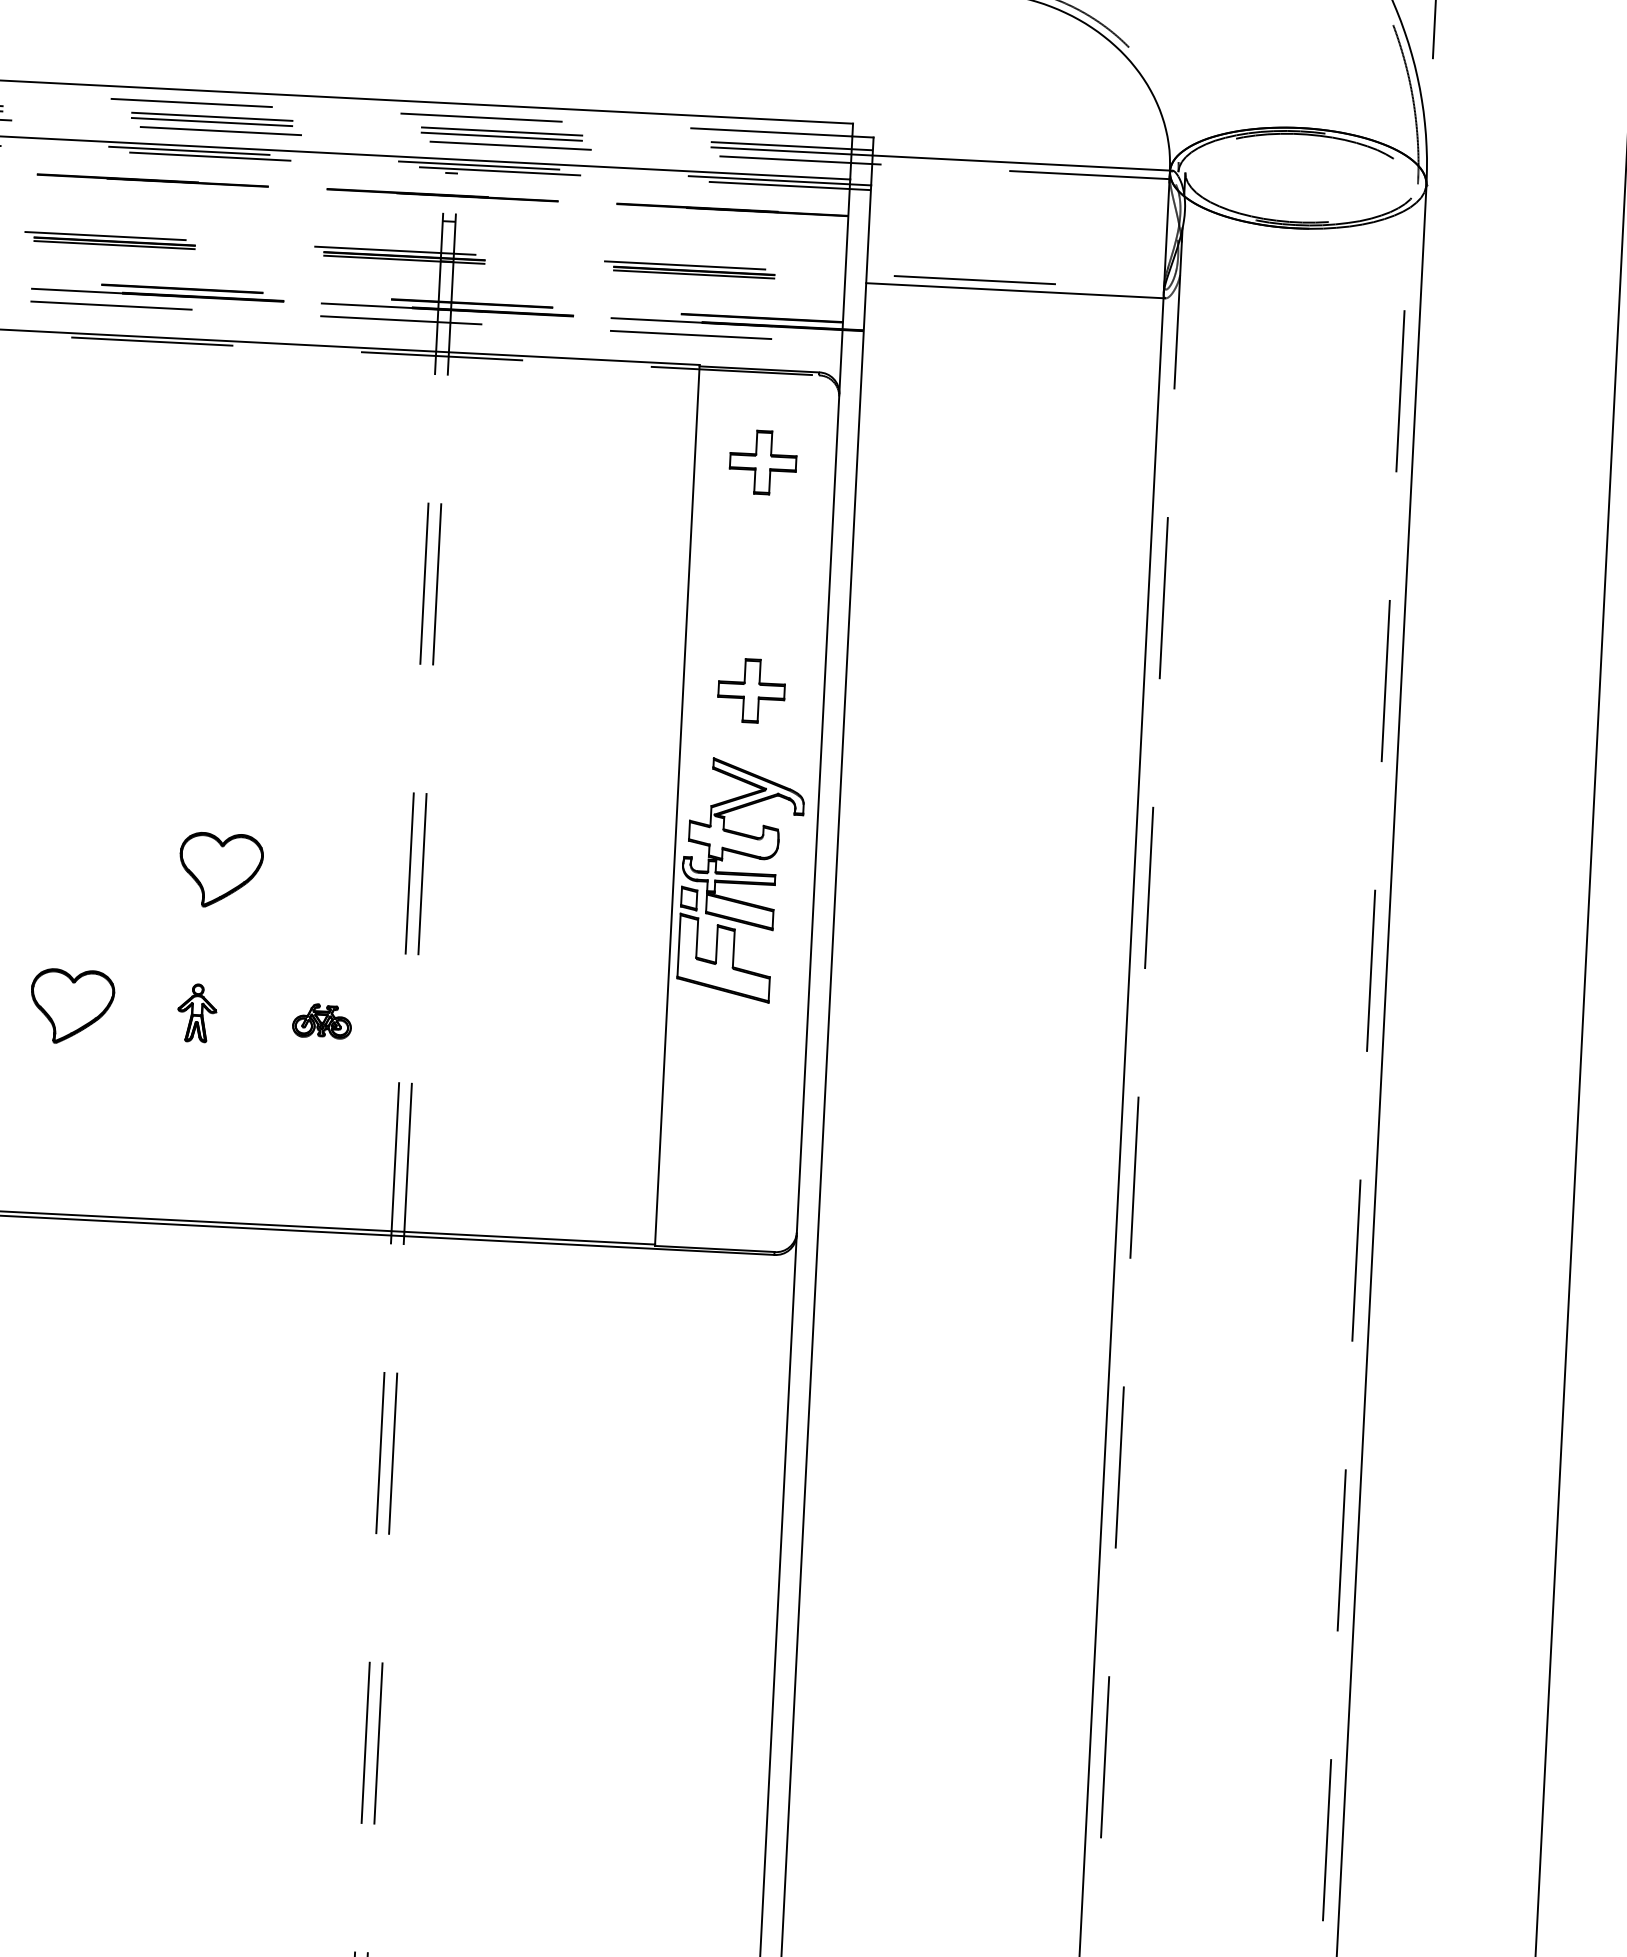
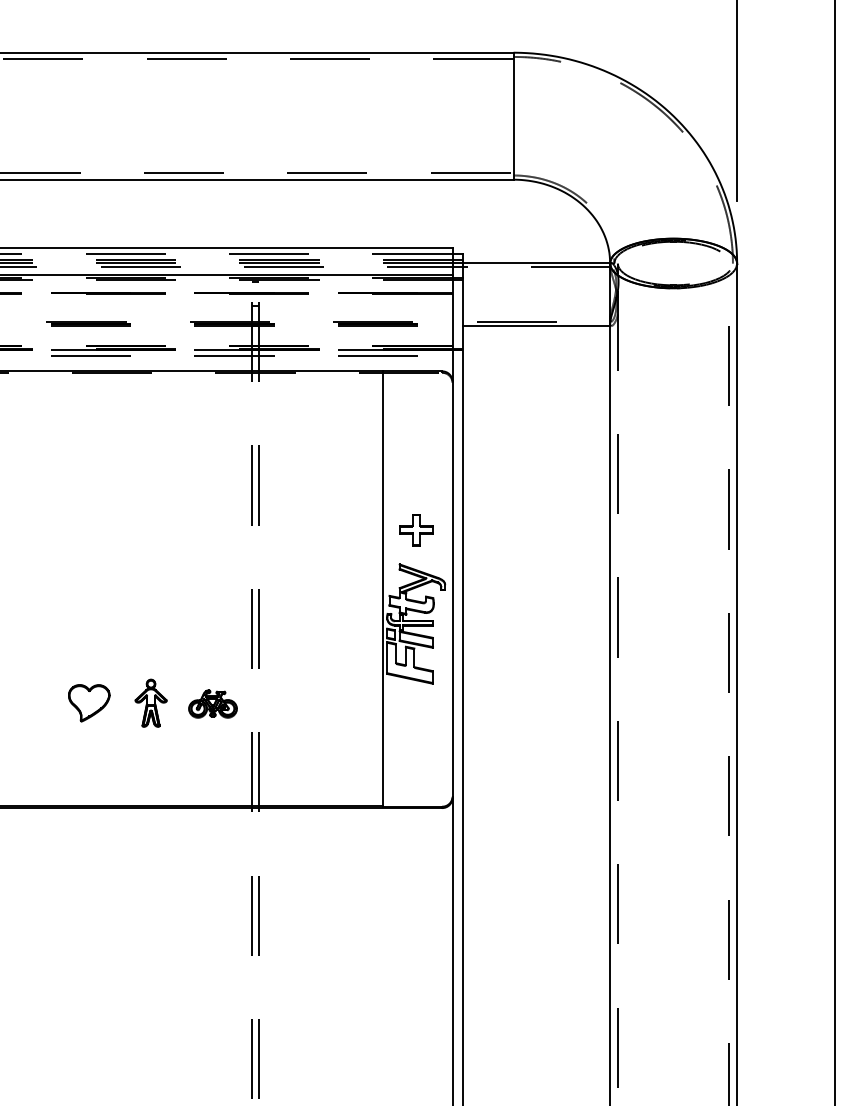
part: (762, 463) -> (416, 417), removed
part: (221, 871) -> (159, 632), removed
part: (196, 1011) -> (150, 702), size x1.67
part: (321, 1020) -> (212, 703), size x1.67

